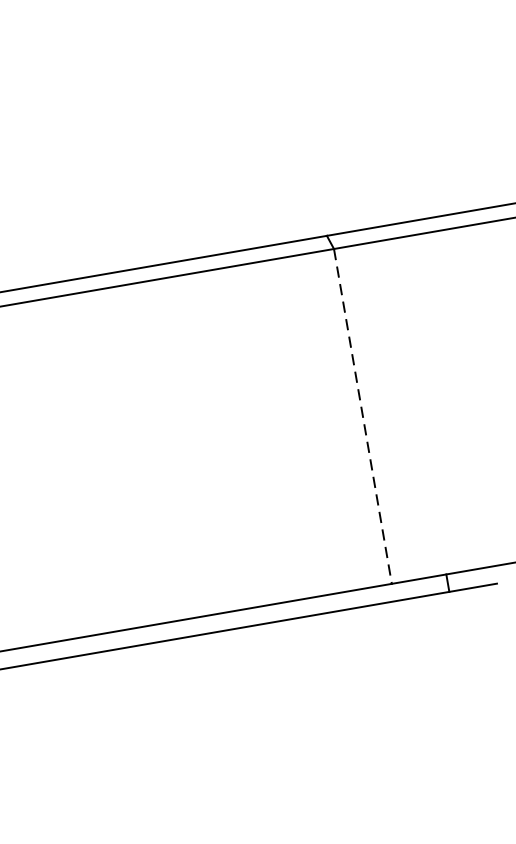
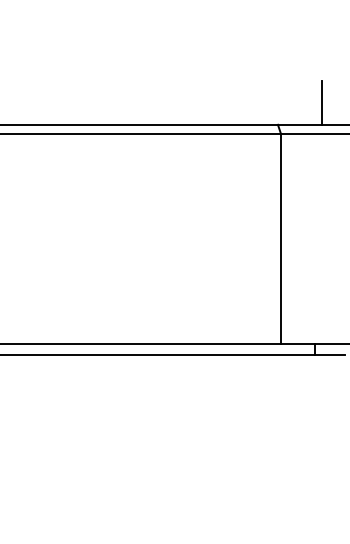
line: (391, 188) -> (322, 102), added
line: (362, 417) -> (280, 239), dashed -> solid

